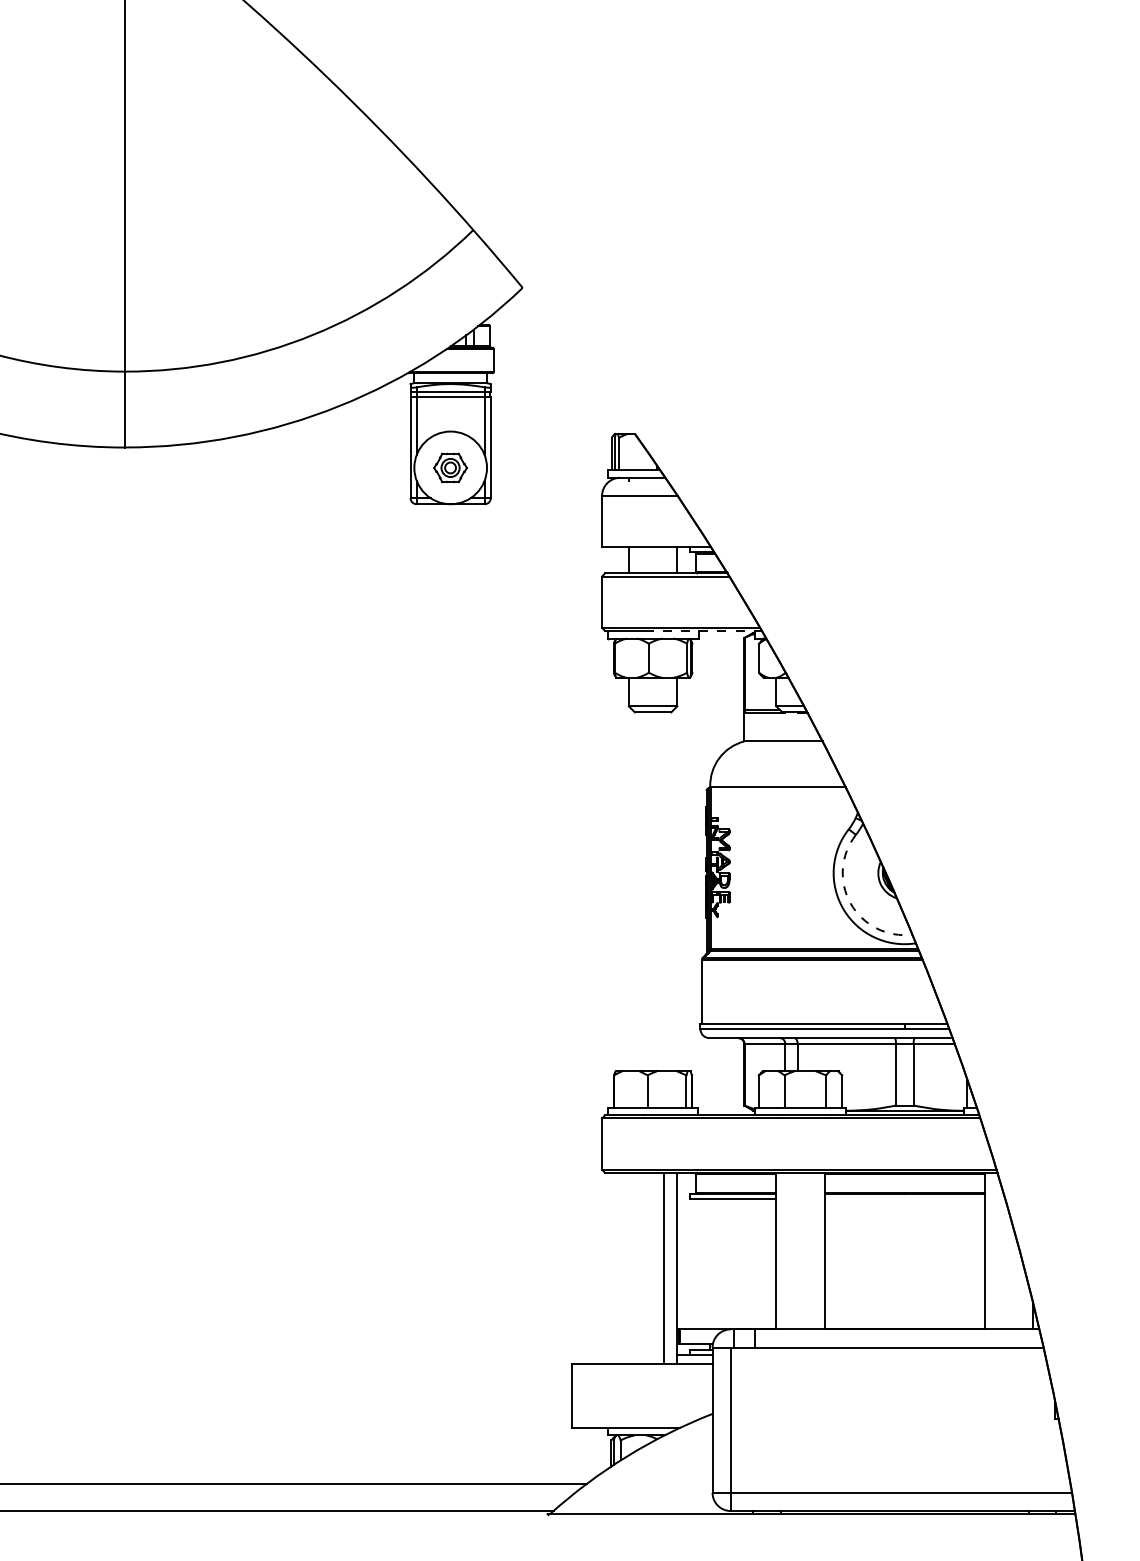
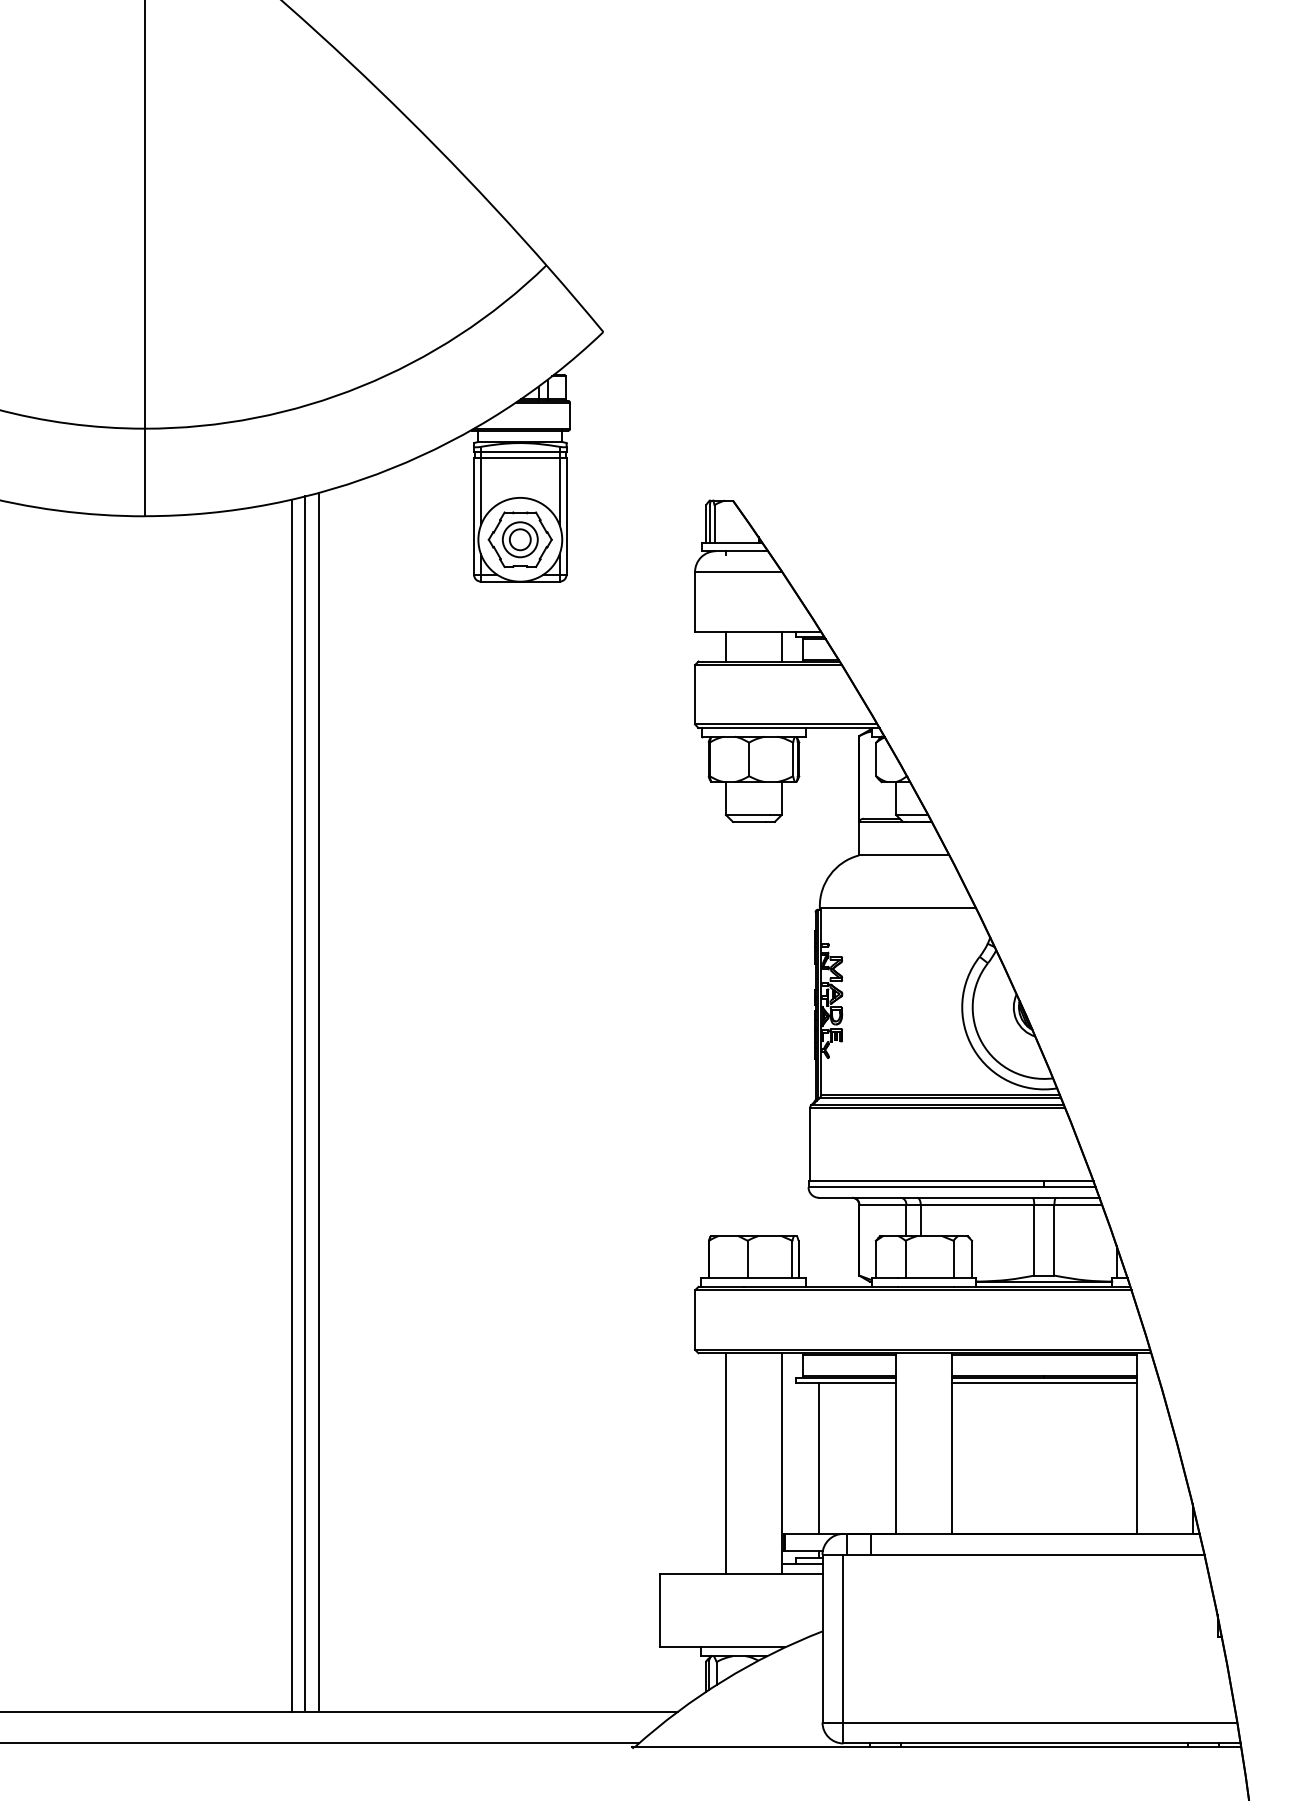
part: (449, 467) -> (519, 539), size x1.67
line: (700, 631) -> (808, 728), dashed -> solid
arc: (850, 903) -> (981, 1042), dashed -> solid
line: (276, 954) -> (319, 1101), added
line: (264, 956) -> (305, 1103), added
line: (252, 958) -> (291, 1105), added
line: (904, 1199) -> (1043, 1383), added
line: (709, 1264) -> (819, 1458), added
line: (663, 1268) -> (725, 1463), moved

